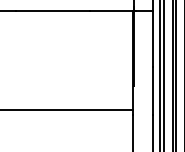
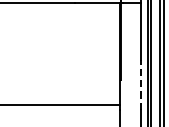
line: (153, 90) -> (140, 84), solid -> dashed

